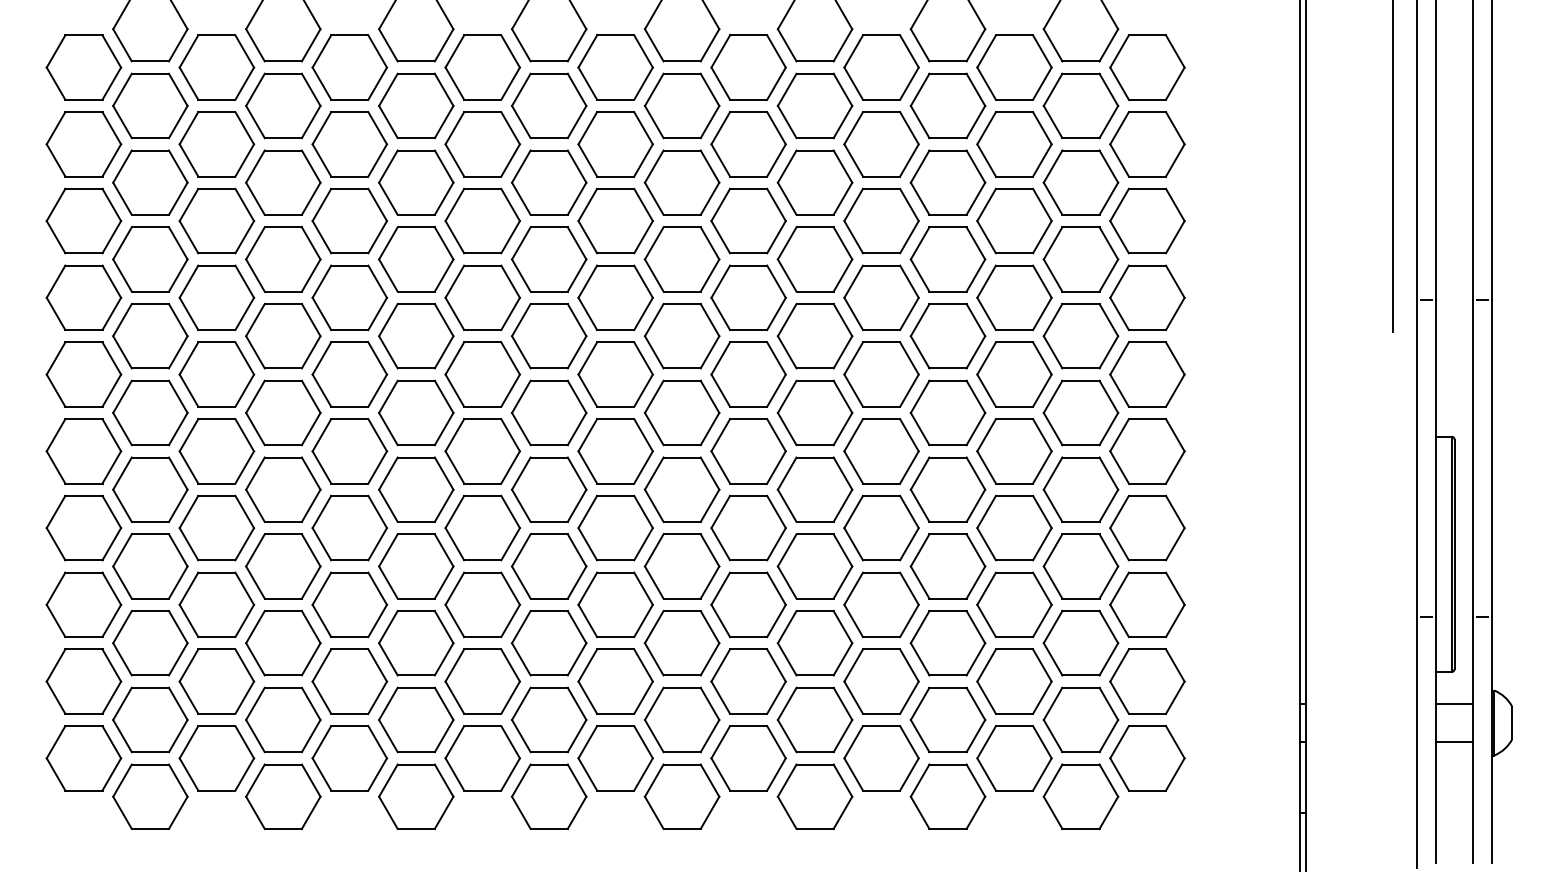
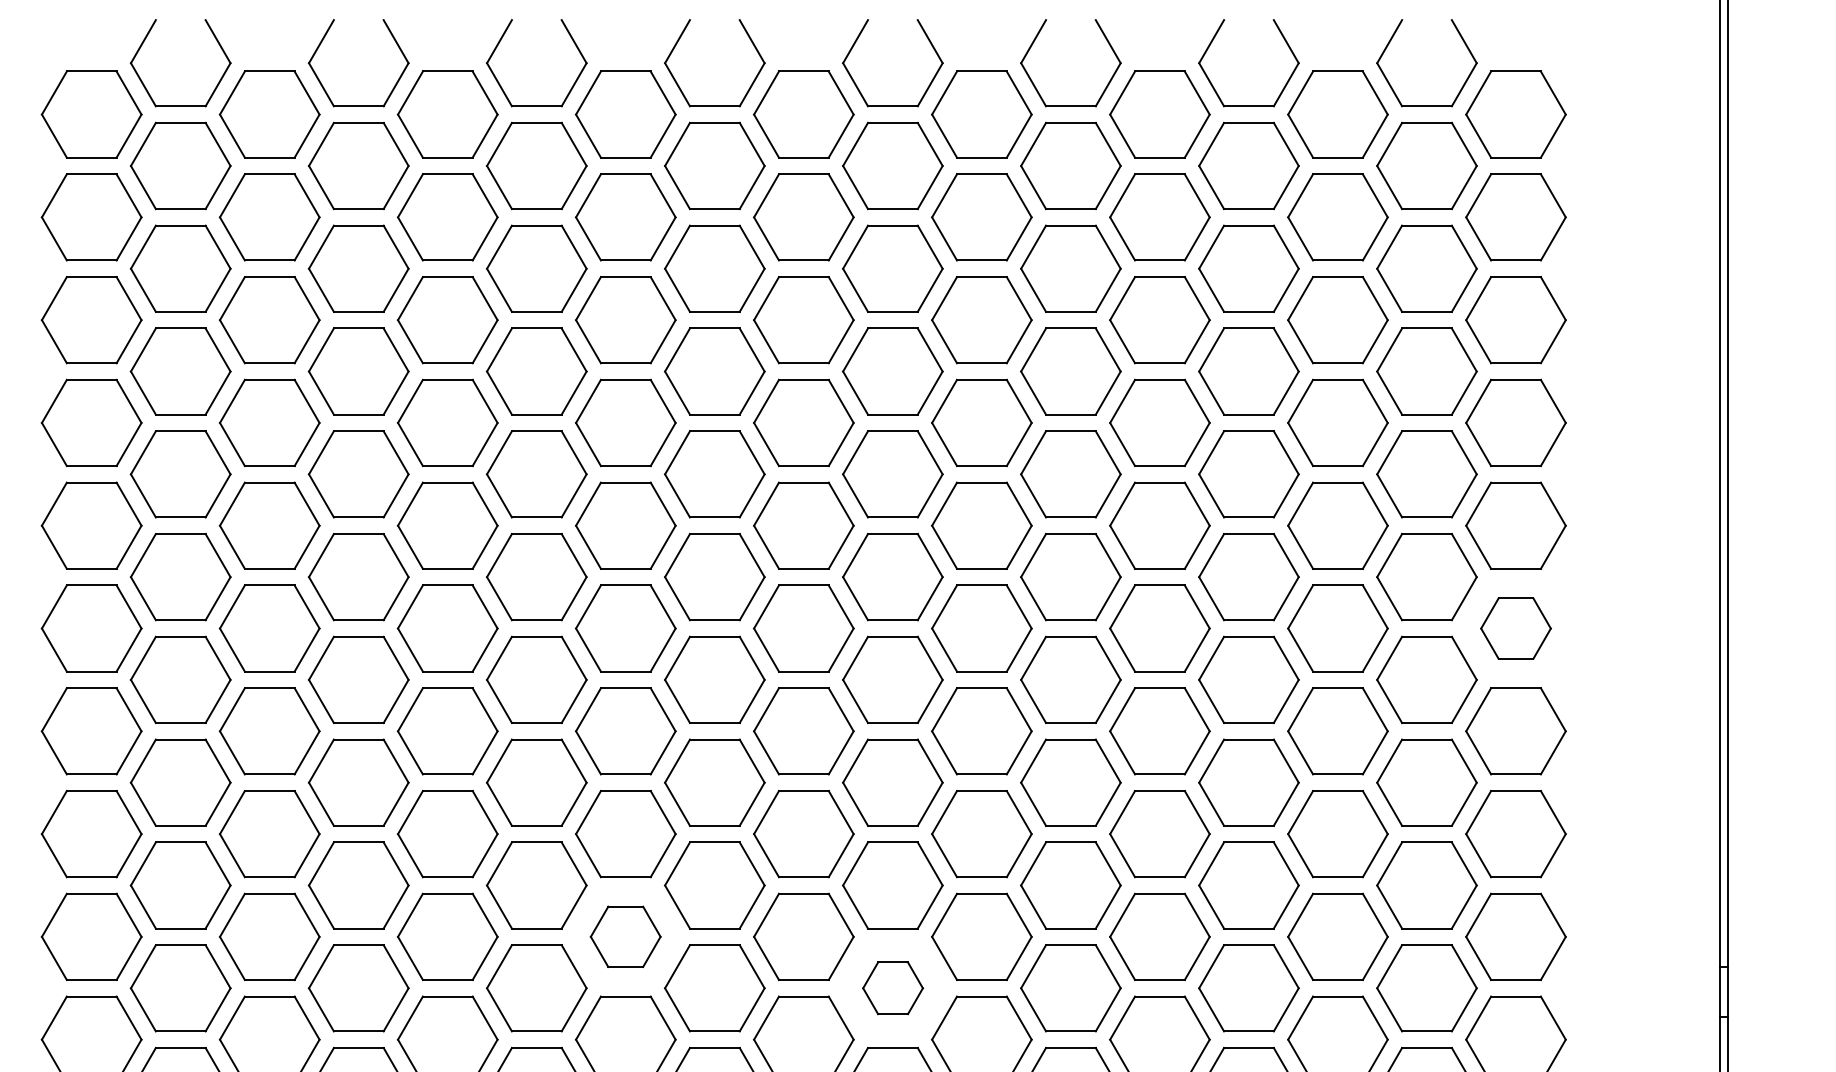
part: (1147, 451) -> (1516, 628), size x0.7
part: (482, 681) -> (625, 936), size x0.7
part: (682, 719) -> (893, 987), size x0.6

